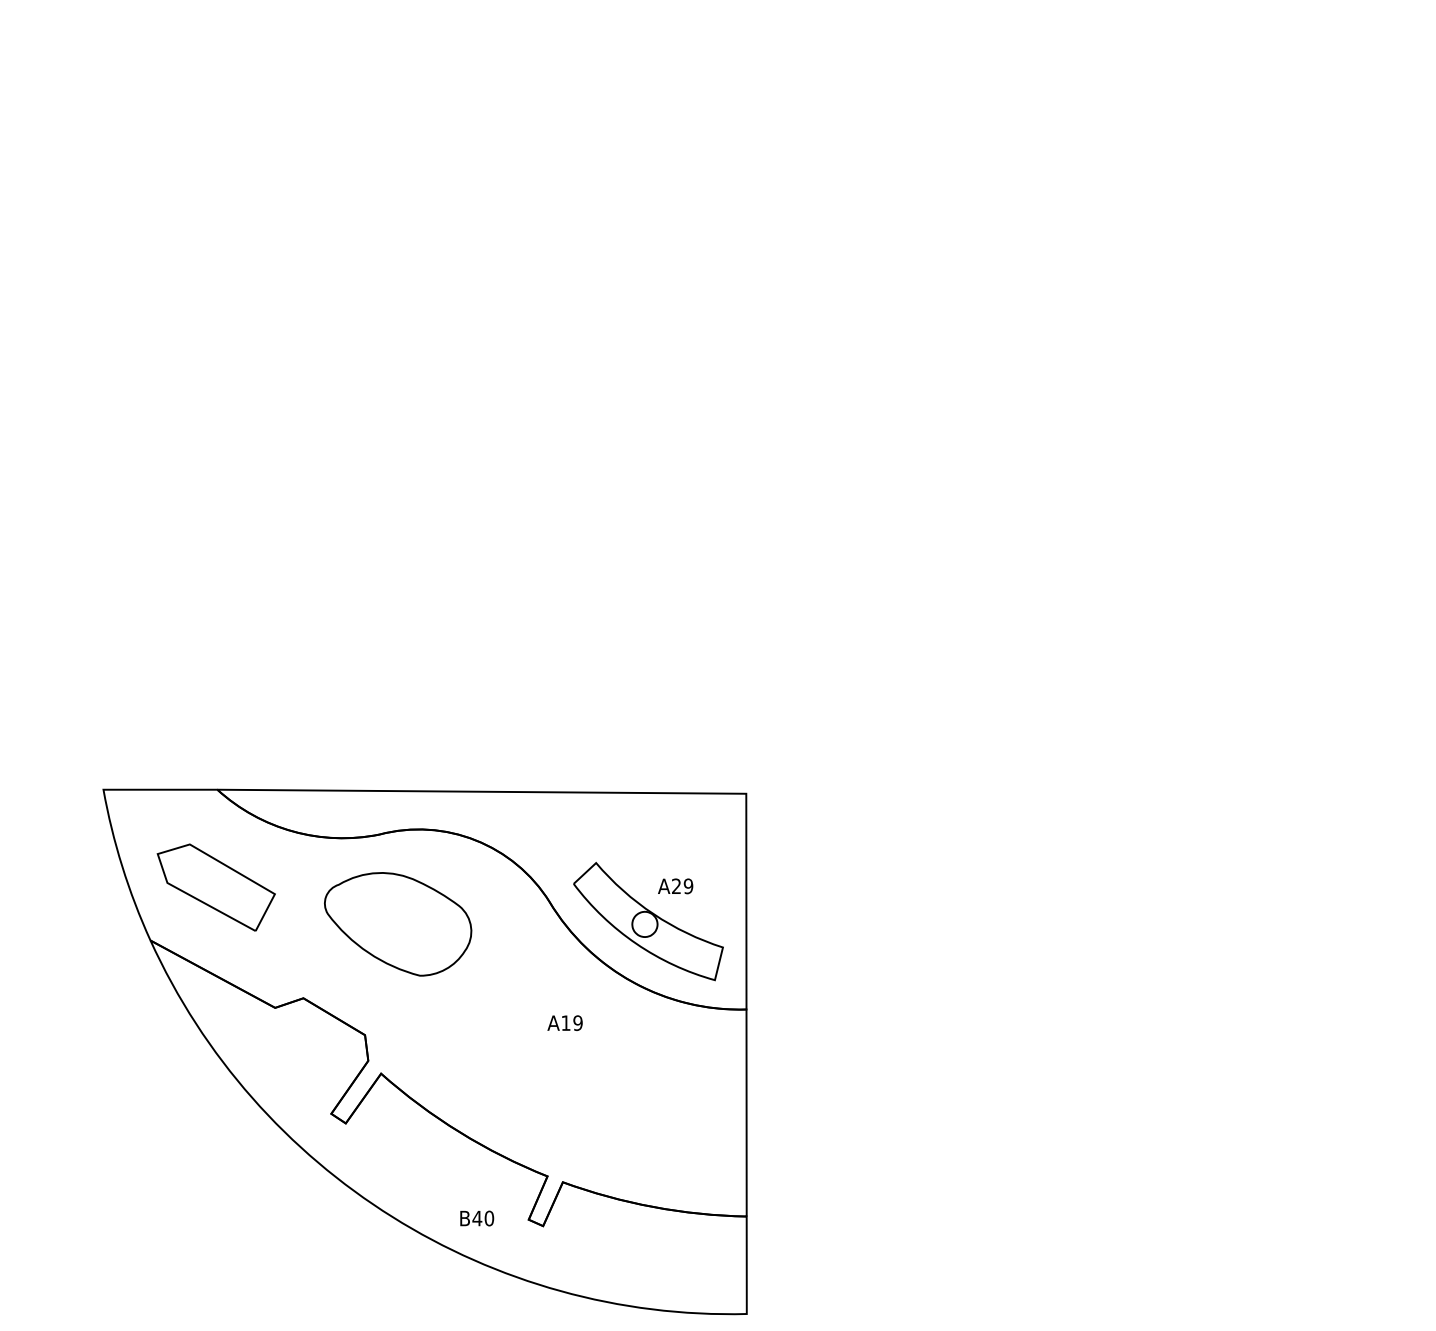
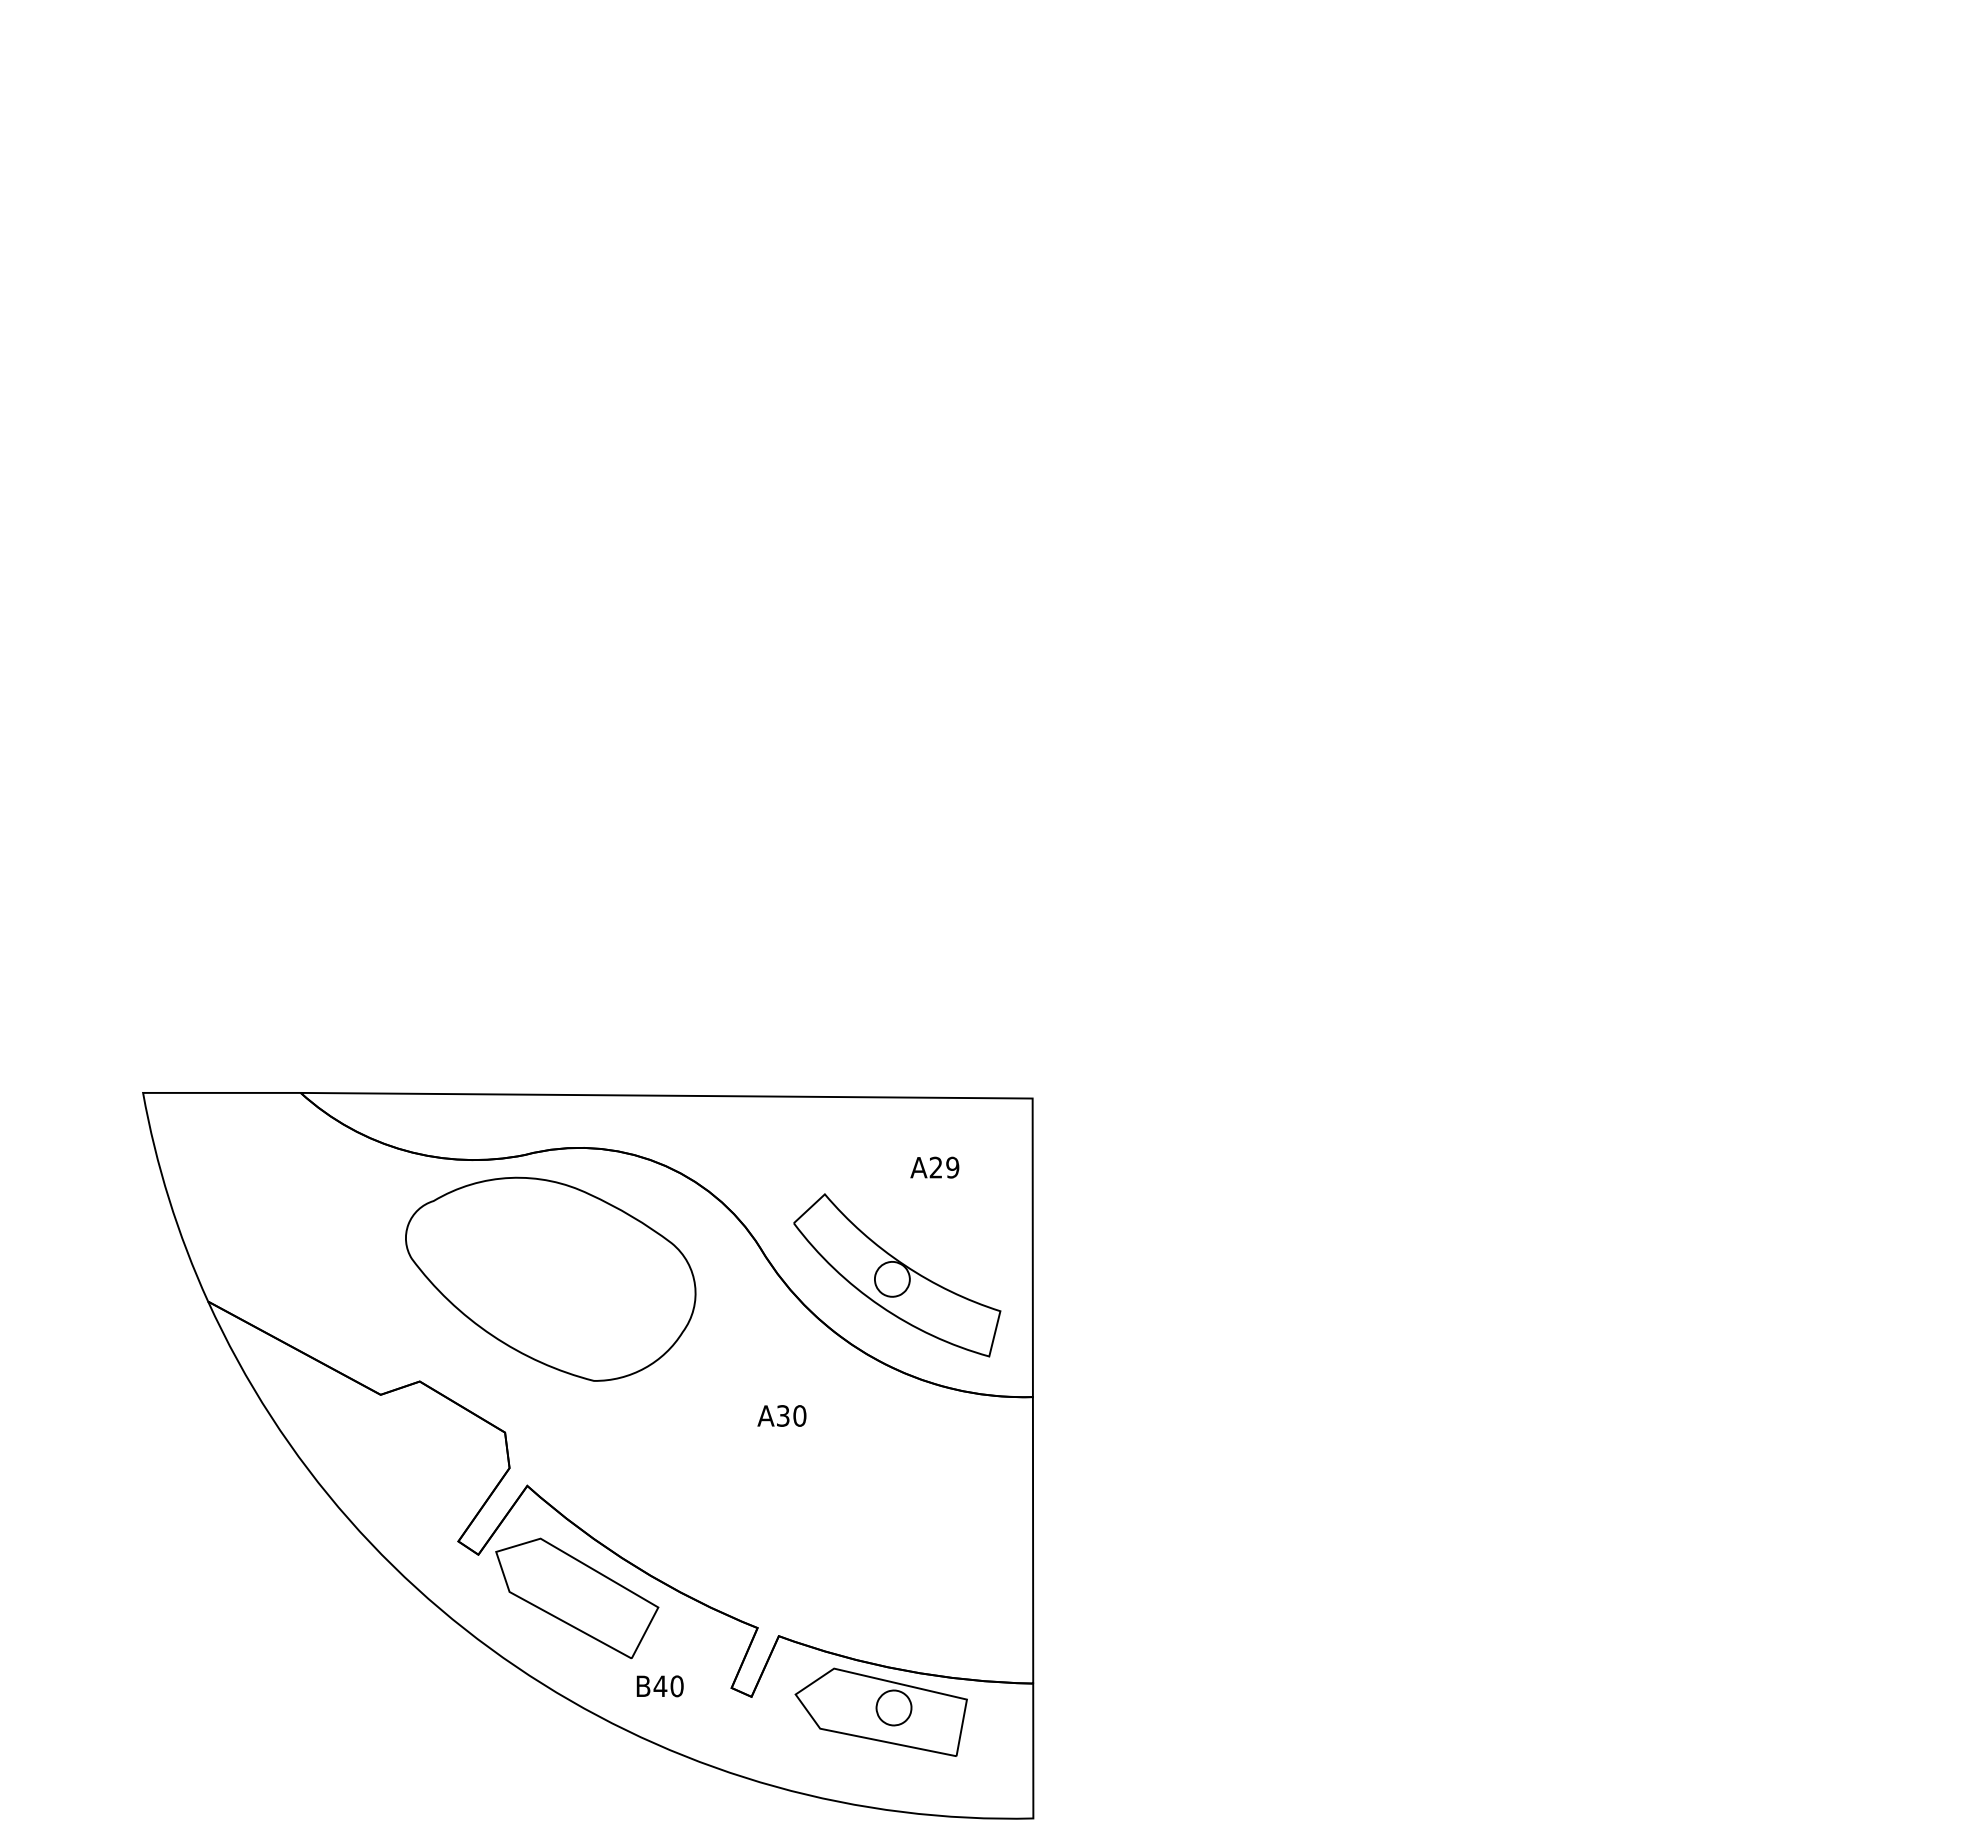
text: (675, 886) -> (934, 1167), moved
part: (216, 887) -> (577, 1598), moved
part: (397, 923) -> (550, 1278), size x1.43
text: (572, 1022) -> (791, 1415), A19 -> A30
part: (636, 1236) -> (880, 1711), added

